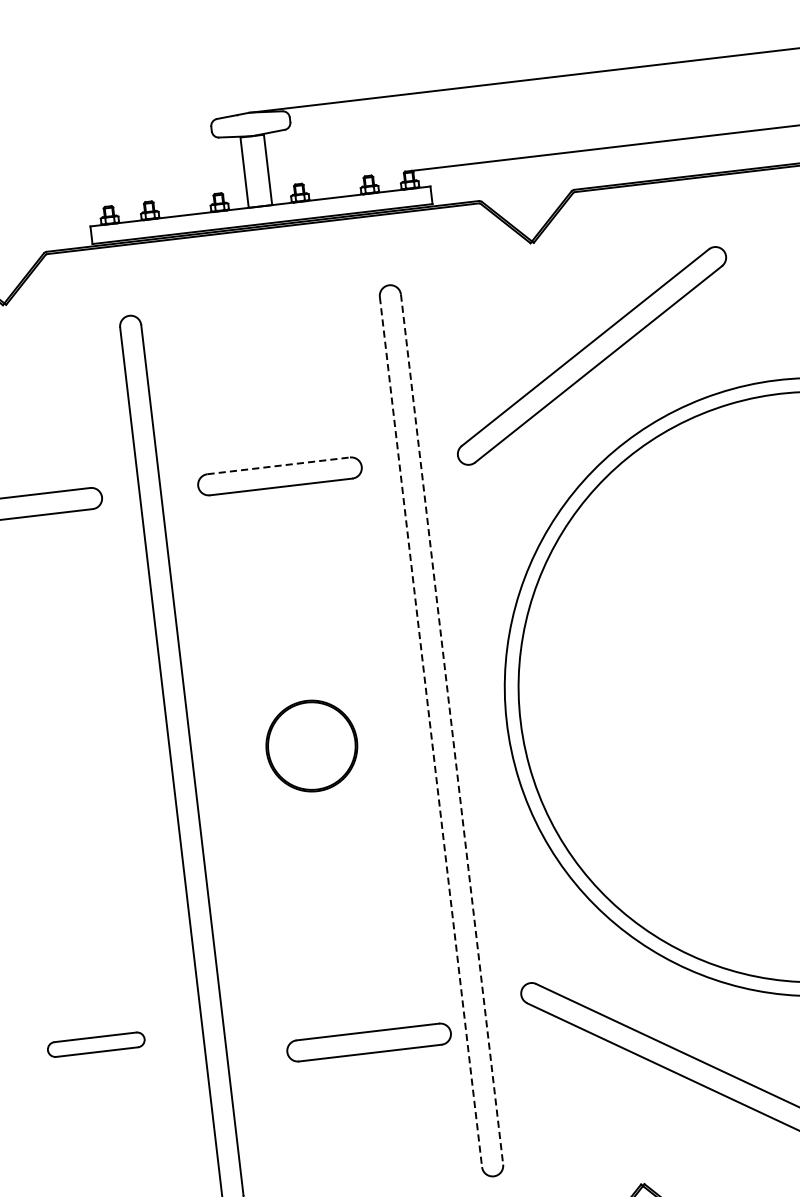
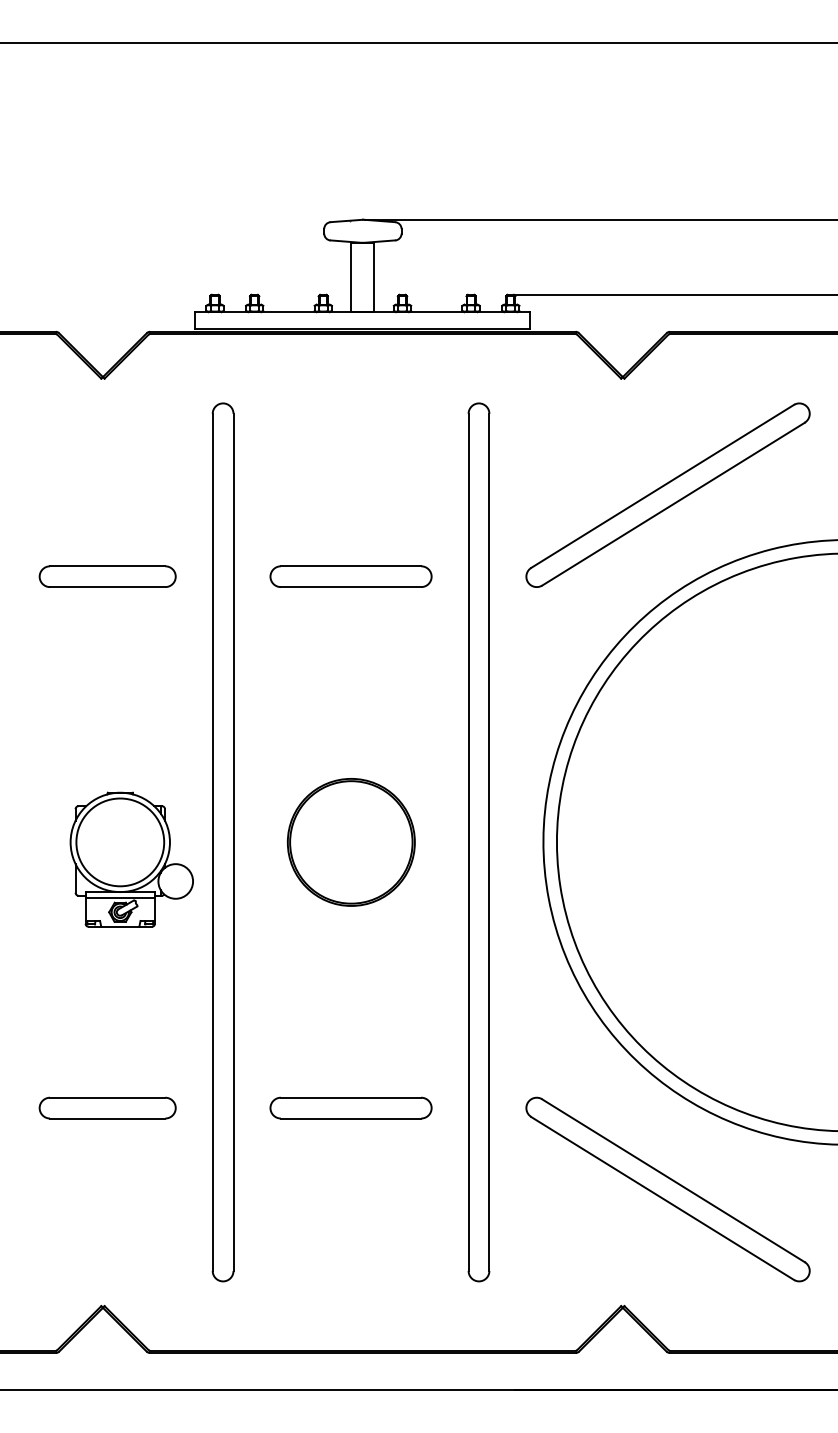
line: (279, 465) -> (351, 566), dashed -> solid
line: (452, 729) -> (489, 842), dashed -> solid
line: (430, 732) -> (468, 842), dashed -> solid
part: (311, 746) -> (350, 842), size x1.43
part: (90, 789) -> (131, 859), added
part: (368, 1041) -> (350, 1107), moved
part: (96, 1044) -> (107, 1107), size x1.43

